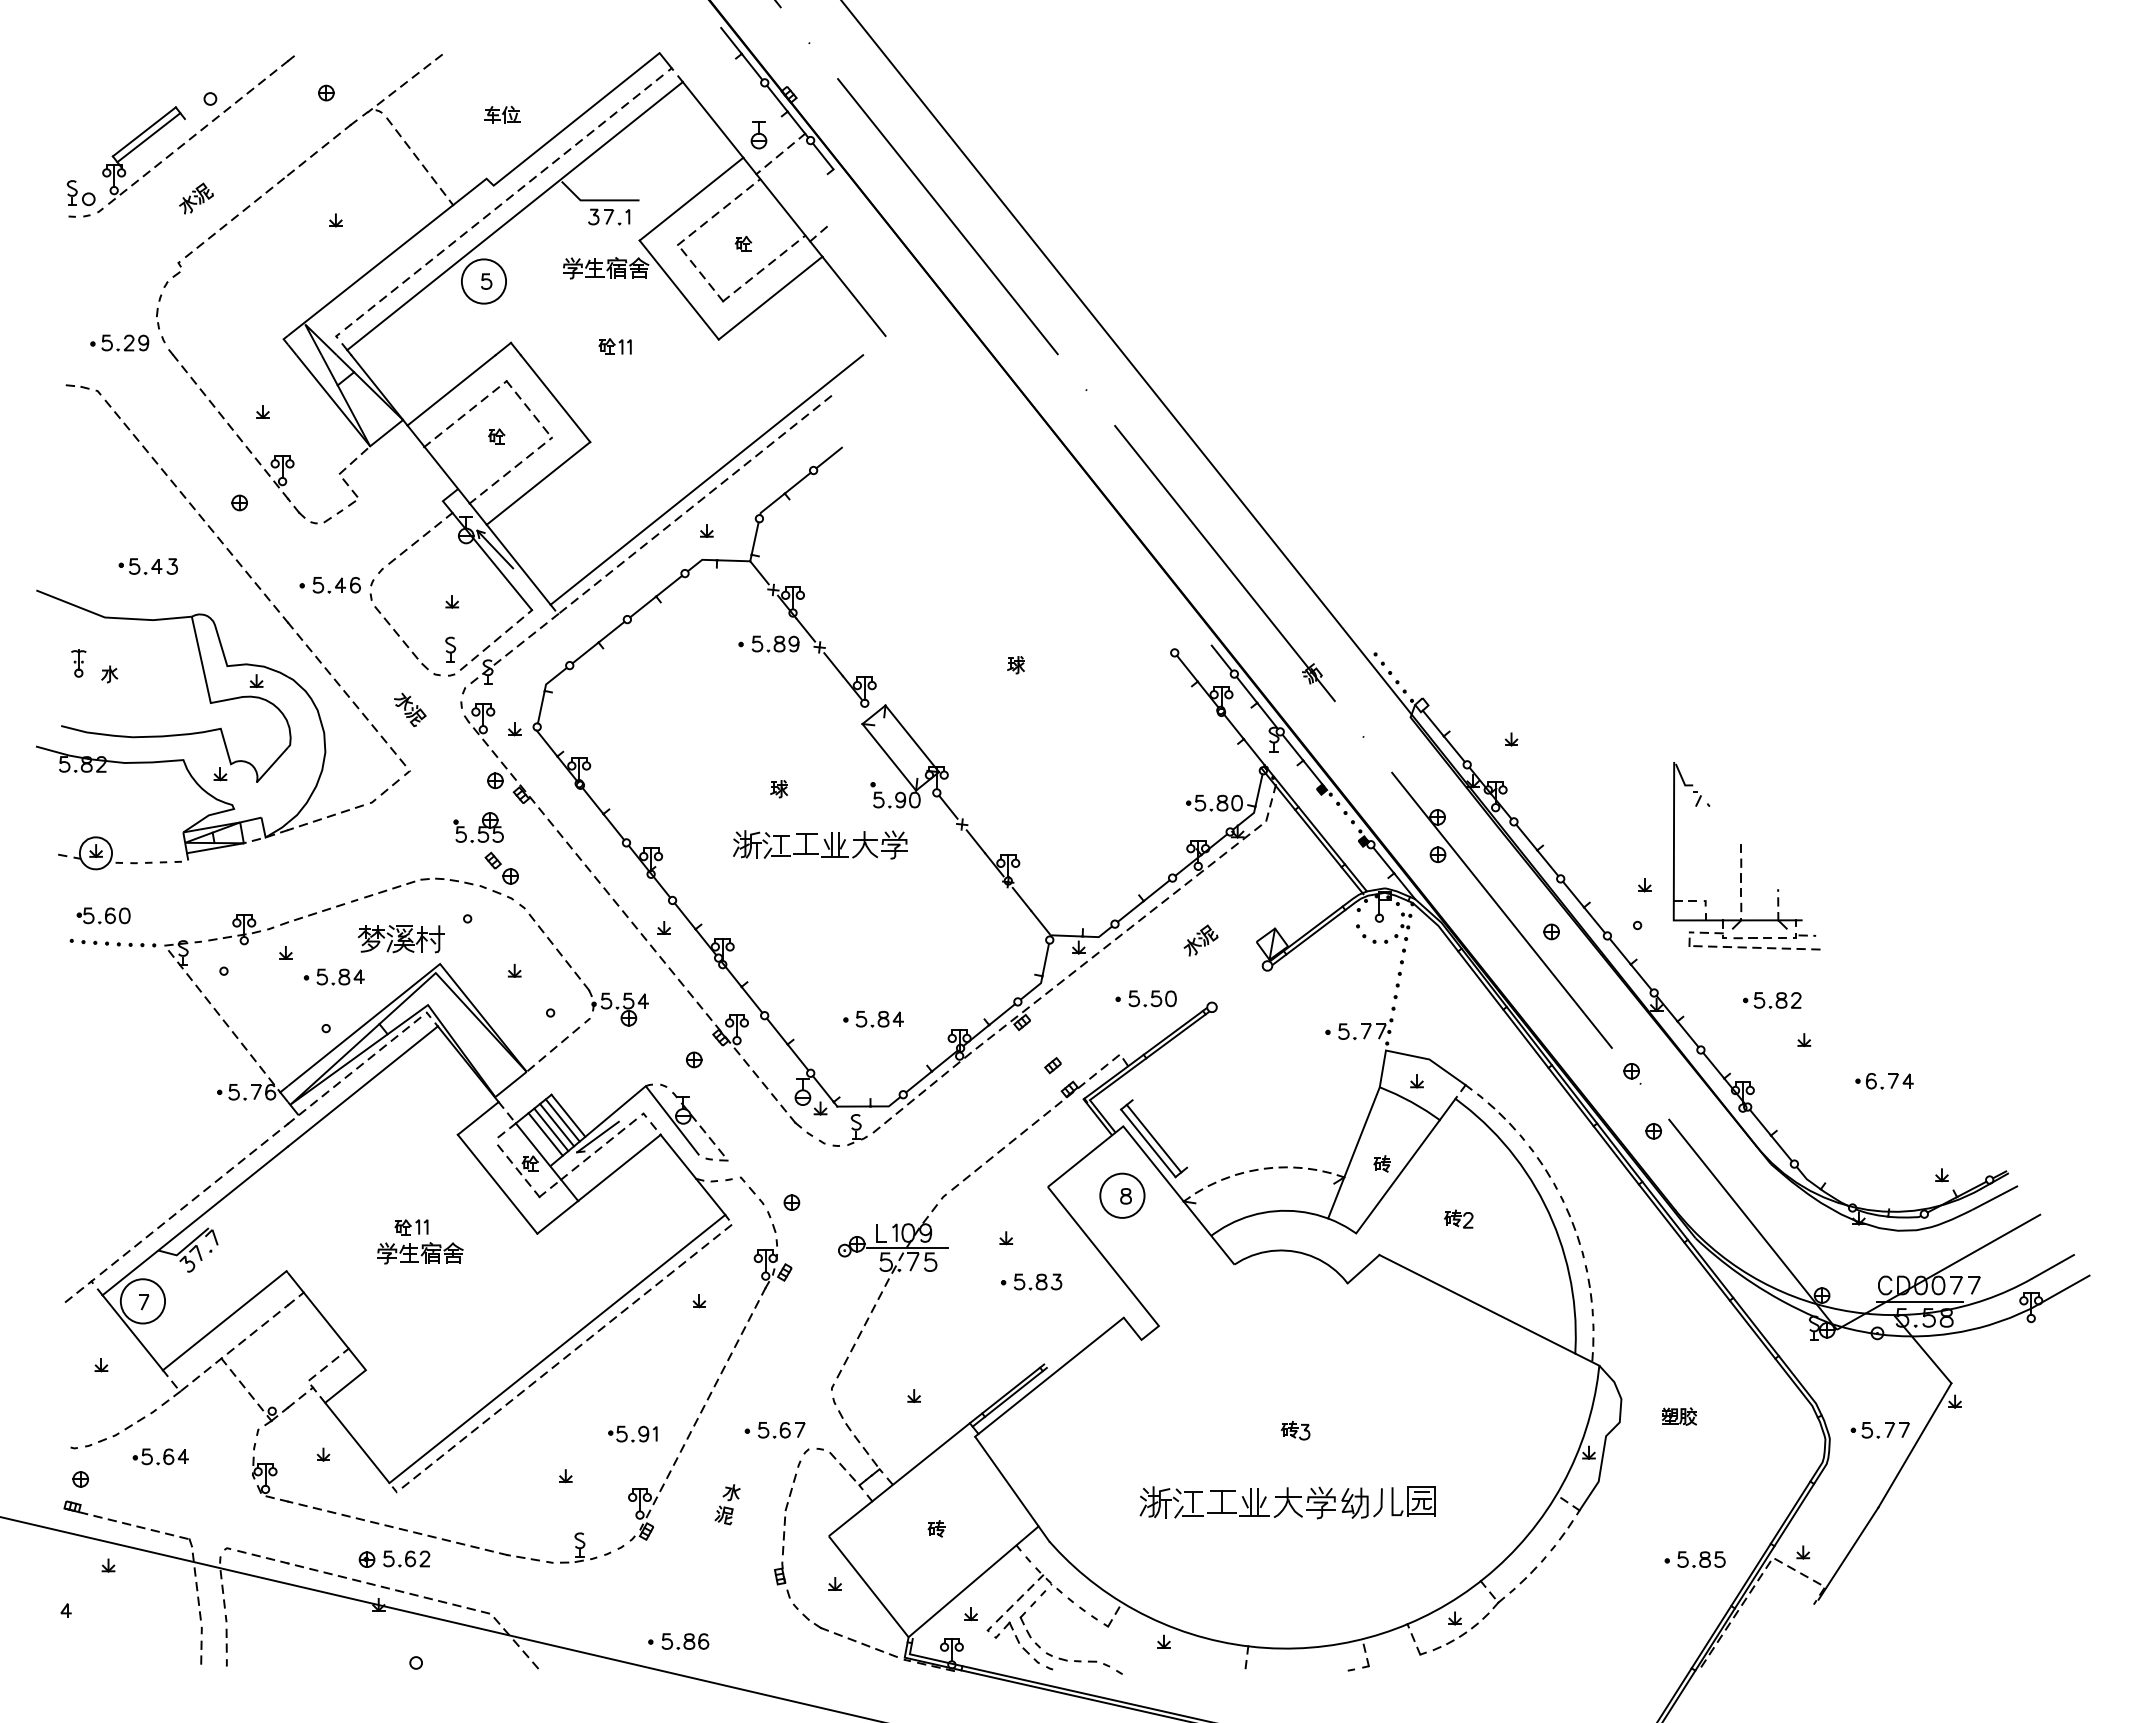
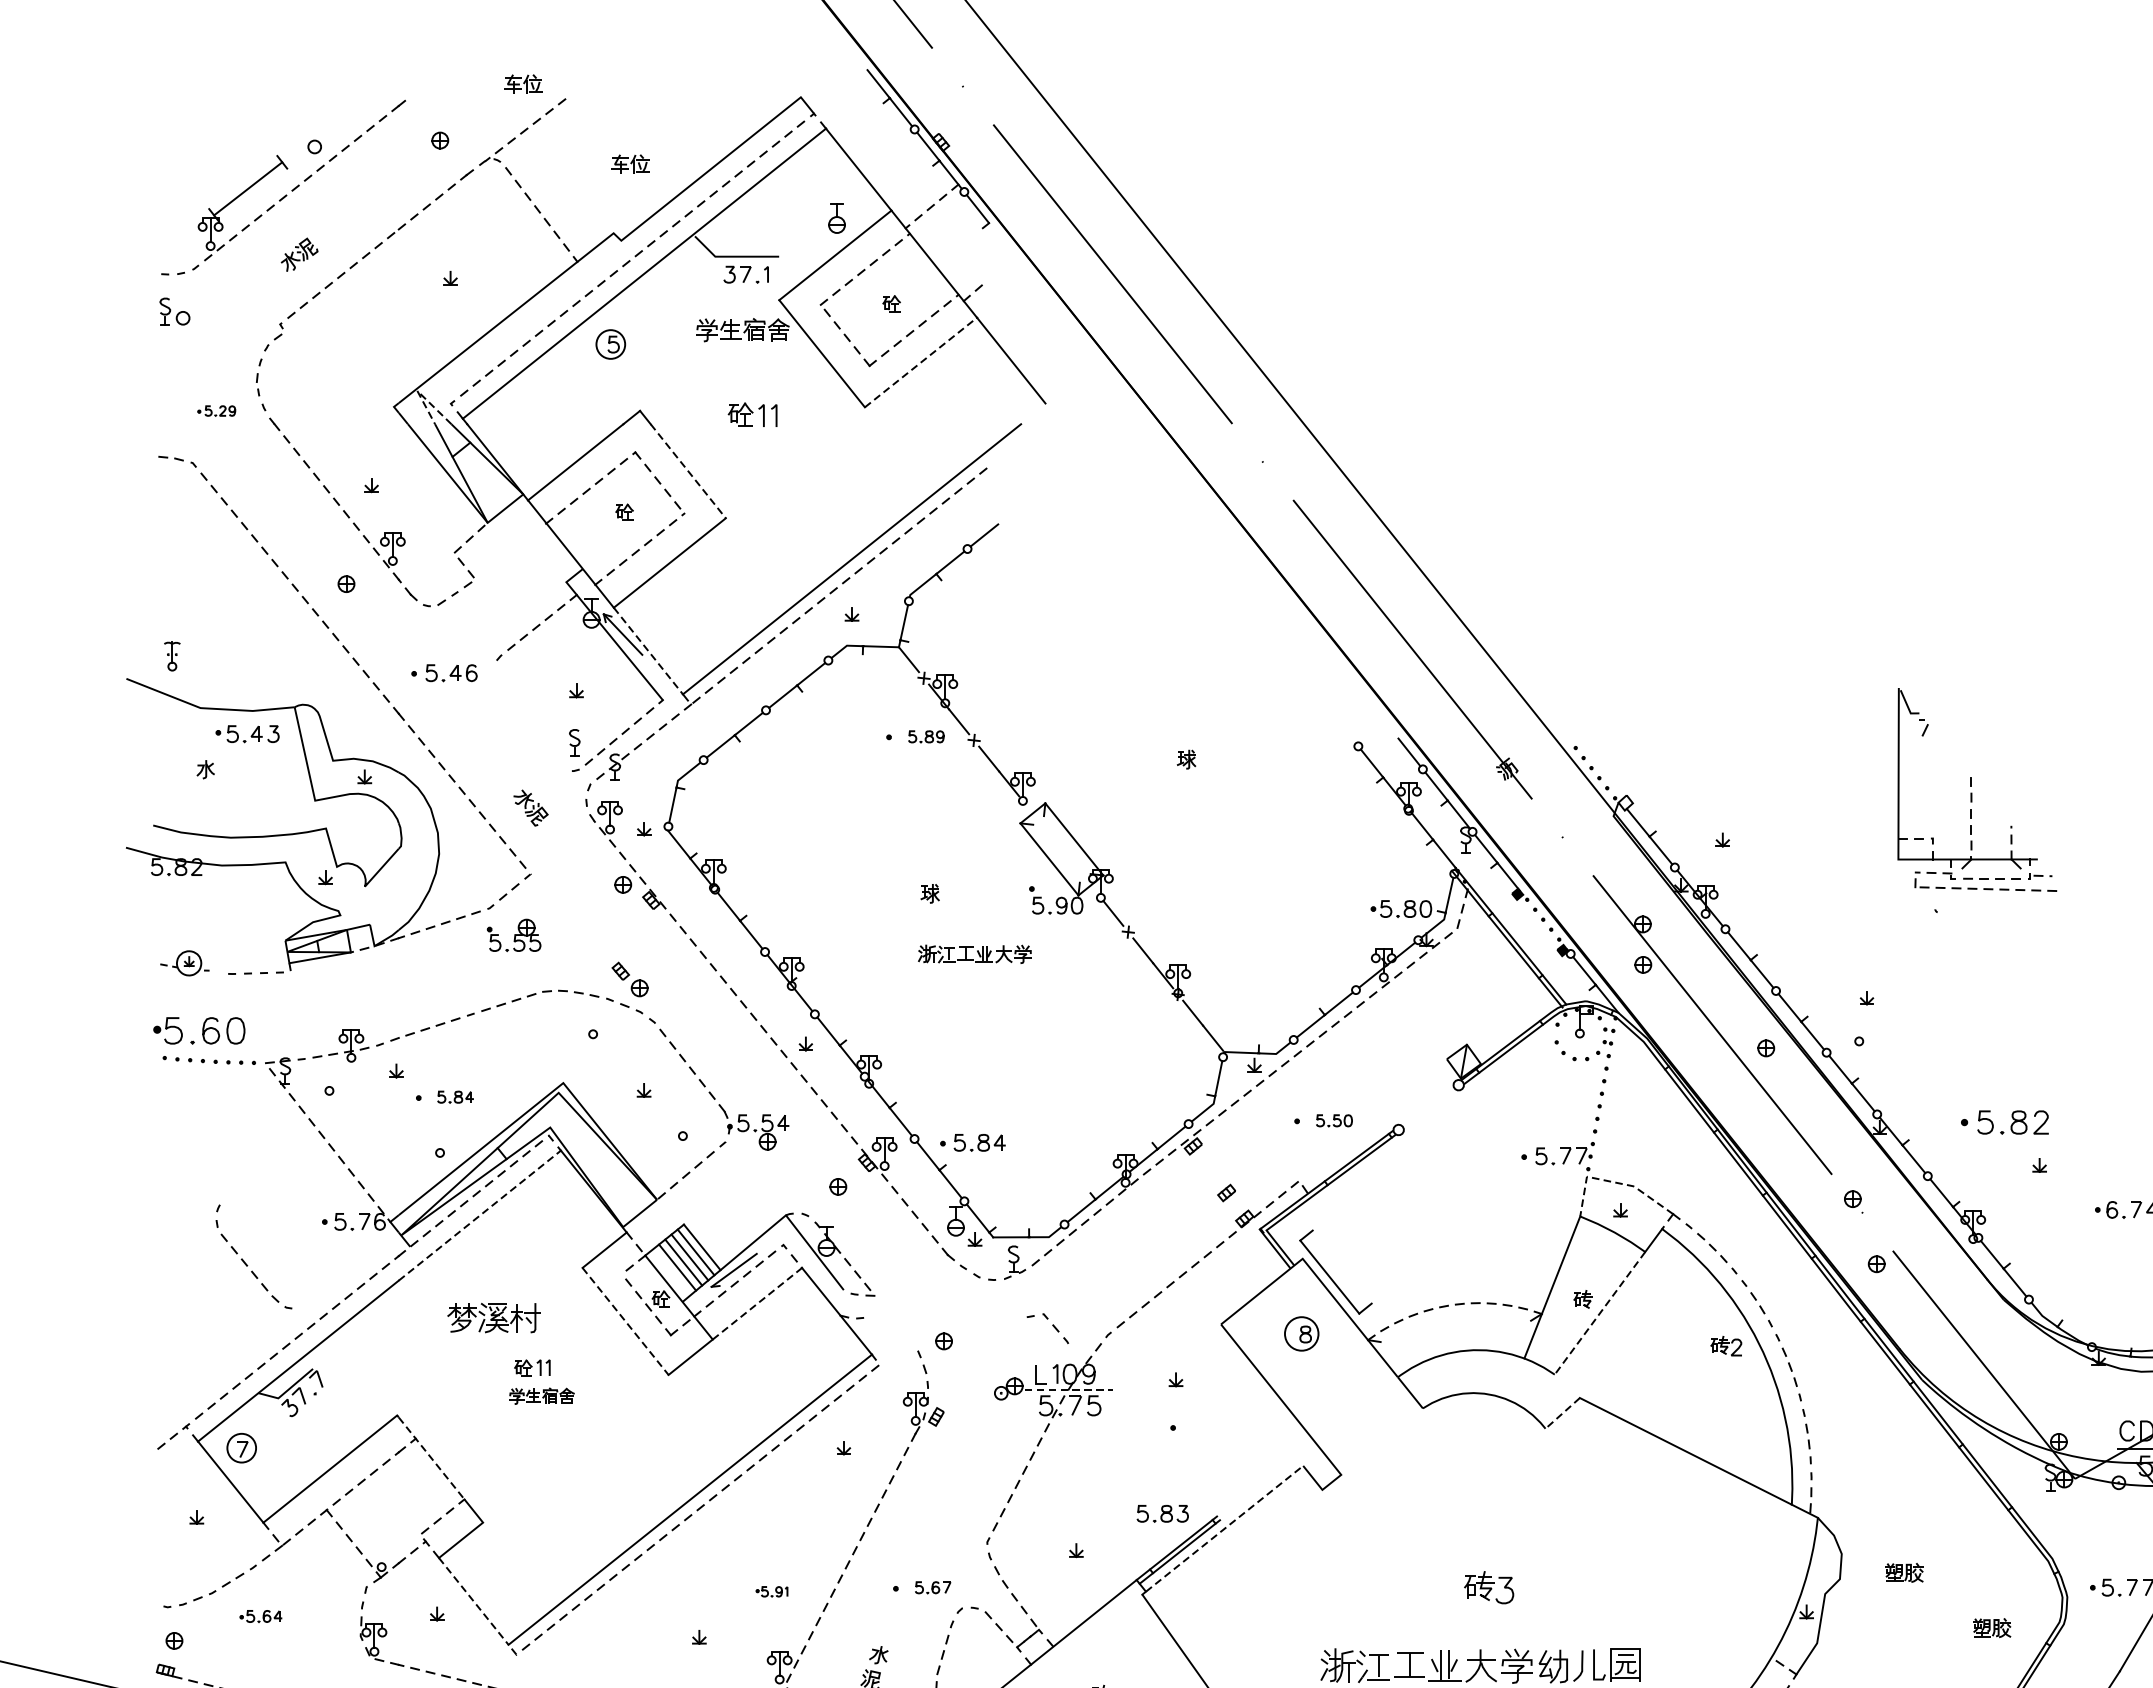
part: (403, 40) -> (523, 83), added
line: (143, 131) -> (242, 182), removed
part: (758, 135) -> (836, 218), moved
part: (80, 193) -> (174, 312), moved
circle: (483, 281) -> (610, 344), size x0.6
line: (770, 297) -> (920, 361), solid -> dashed
line: (308, 327) -> (420, 394), solid -> dashed
part: (119, 342) -> (216, 410), size x0.6
part: (614, 346) -> (752, 414), size x1.4
line: (555, 398) -> (688, 471), solid -> dashed
line: (519, 565) -> (649, 651), solid -> dashed
part: (147, 566) -> (246, 734), moved
part: (398, 633) -> (246, 1263), moved
part: (775, 643) -> (926, 736), size x0.7
part: (78, 663) -> (172, 656), moved
part: (478, 827) -> (513, 935), moved
part: (820, 844) -> (975, 953), size x0.6
part: (90, 853) -> (184, 963), size x0.7
part: (1746, 856) -> (1977, 790), moved
part: (103, 915) -> (199, 1030), size x1.6
part: (401, 939) -> (494, 1318), moved
part: (1200, 940) -> (1386, 1057), removed
part: (340, 976) -> (455, 1096), size x0.7
part: (1152, 998) -> (1334, 1120), size x0.7
part: (1772, 1000) -> (2005, 1122), size x1.4
part: (873, 1019) -> (972, 1143), moved
line: (1411, 1055) -> (1614, 1182), solid -> dashed
line: (363, 1086) -> (480, 1215), solid -> dashed
line: (1153, 1138) -> (1335, 1271), removed
line: (619, 1167) -> (757, 1303), solid -> dashed
line: (1397, 1177) -> (1599, 1314), solid -> dashed
line: (497, 1184) -> (625, 1321), solid -> dashed
part: (744, 1190) -> (1047, 1328), moved
circle: (1122, 1195) -> (1301, 1333), size x0.7
part: (1458, 1218) -> (1726, 1345), moved
line: (907, 1247) -> (1069, 1389), solid -> dashed
part: (420, 1253) -> (542, 1396), size x0.7
line: (1363, 1269) -> (1562, 1413), solid -> dashed
part: (1038, 1281) -> (1163, 1513), moved
circle: (142, 1301) -> (241, 1448), size x0.6
line: (318, 1310) -> (431, 1458), solid -> dashed
line: (1051, 1375) -> (1224, 1528), solid -> dashed
part: (781, 1430) -> (932, 1587), size x0.7
part: (1295, 1430) -> (1489, 1587), size x1.6
part: (632, 1433) -> (771, 1591), size x0.6
line: (357, 1443) -> (473, 1601), solid -> dashed
part: (160, 1456) -> (260, 1616), size x0.7
part: (1760, 1467) -> (1992, 1627), added

